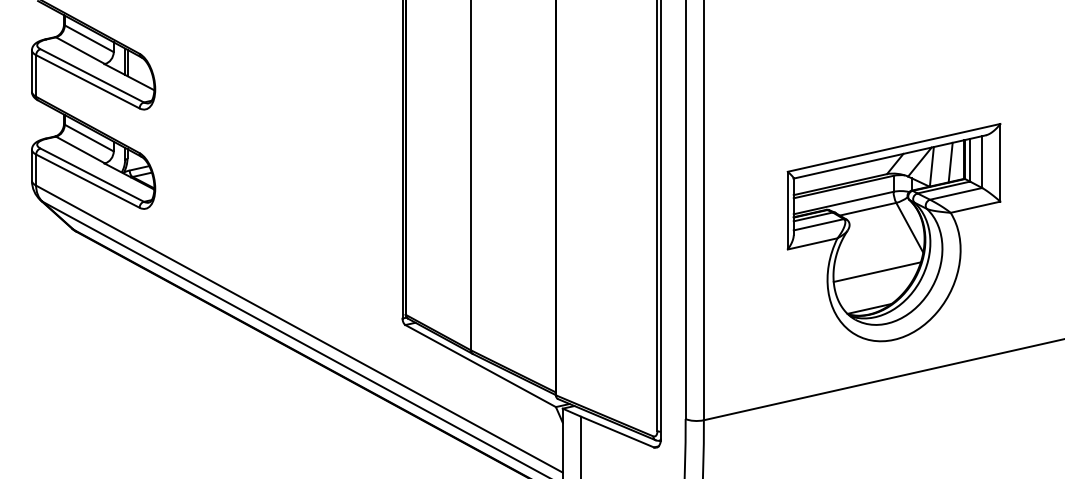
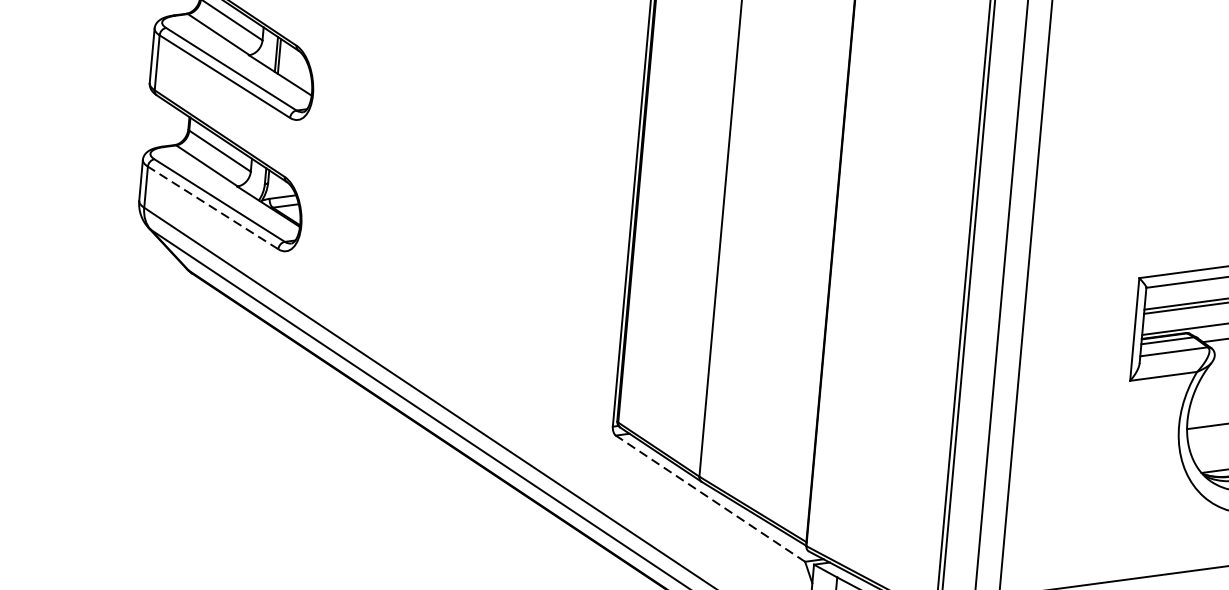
line: (87, 180) -> (212, 207), solid -> dashed
line: (480, 366) -> (710, 499), solid -> dashed

